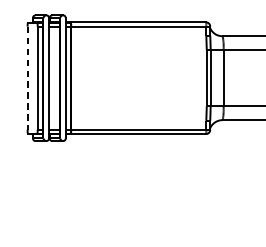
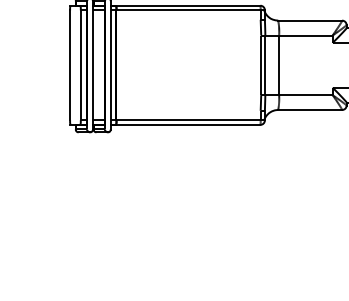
line: (28, 78) -> (70, 65), dashed -> solid

